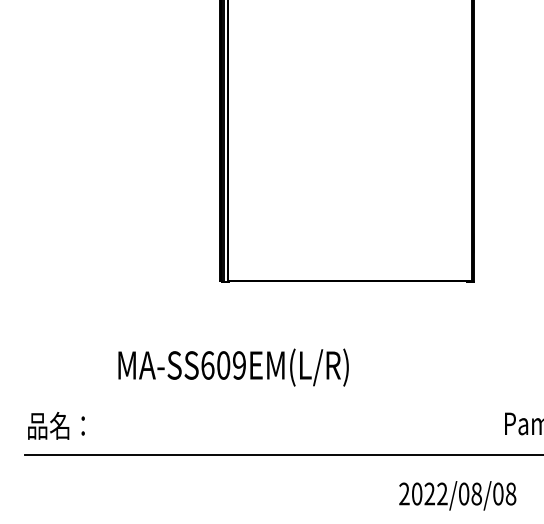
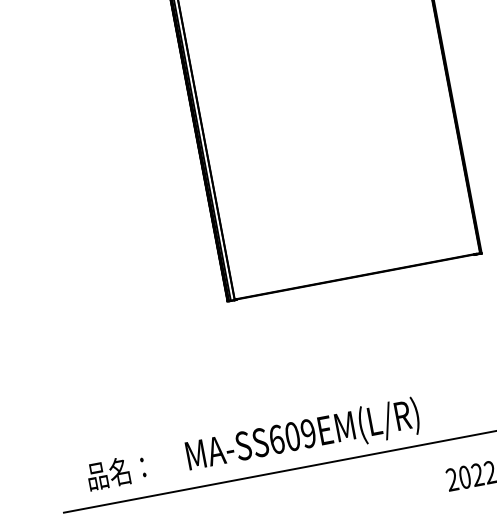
text: (233, 367) -> (302, 436), moved
text: (56, 425) -> (116, 471), moved

